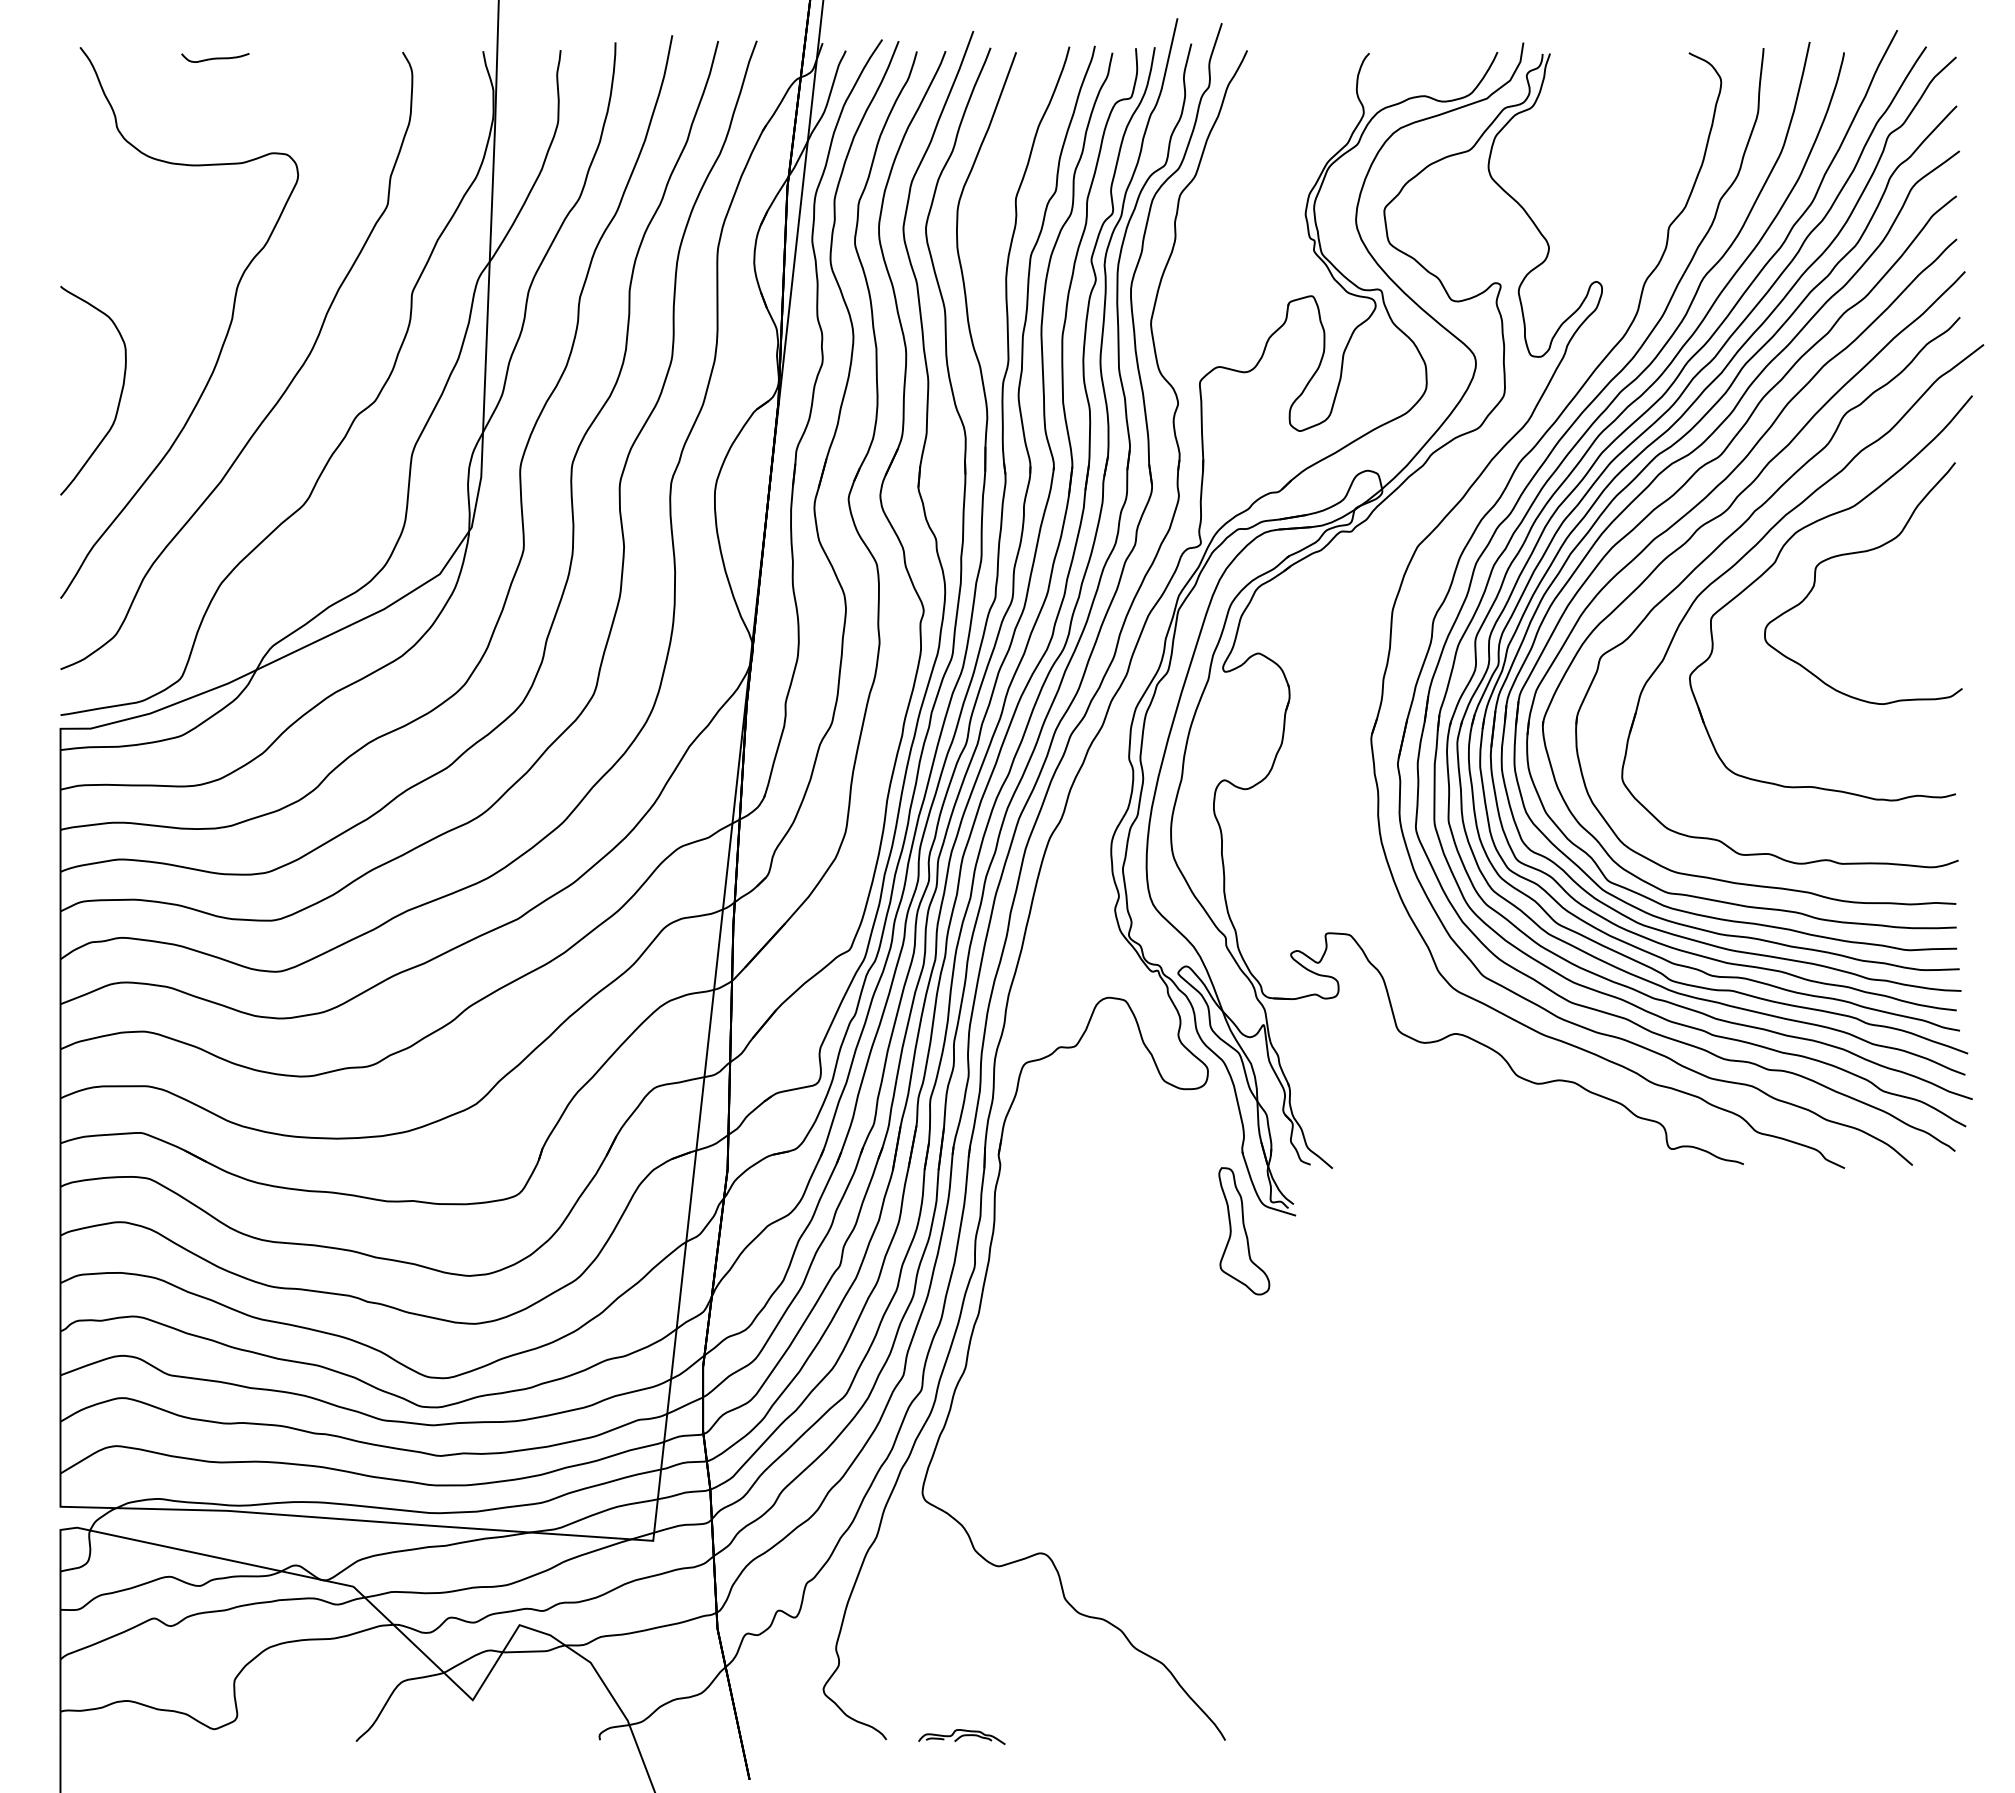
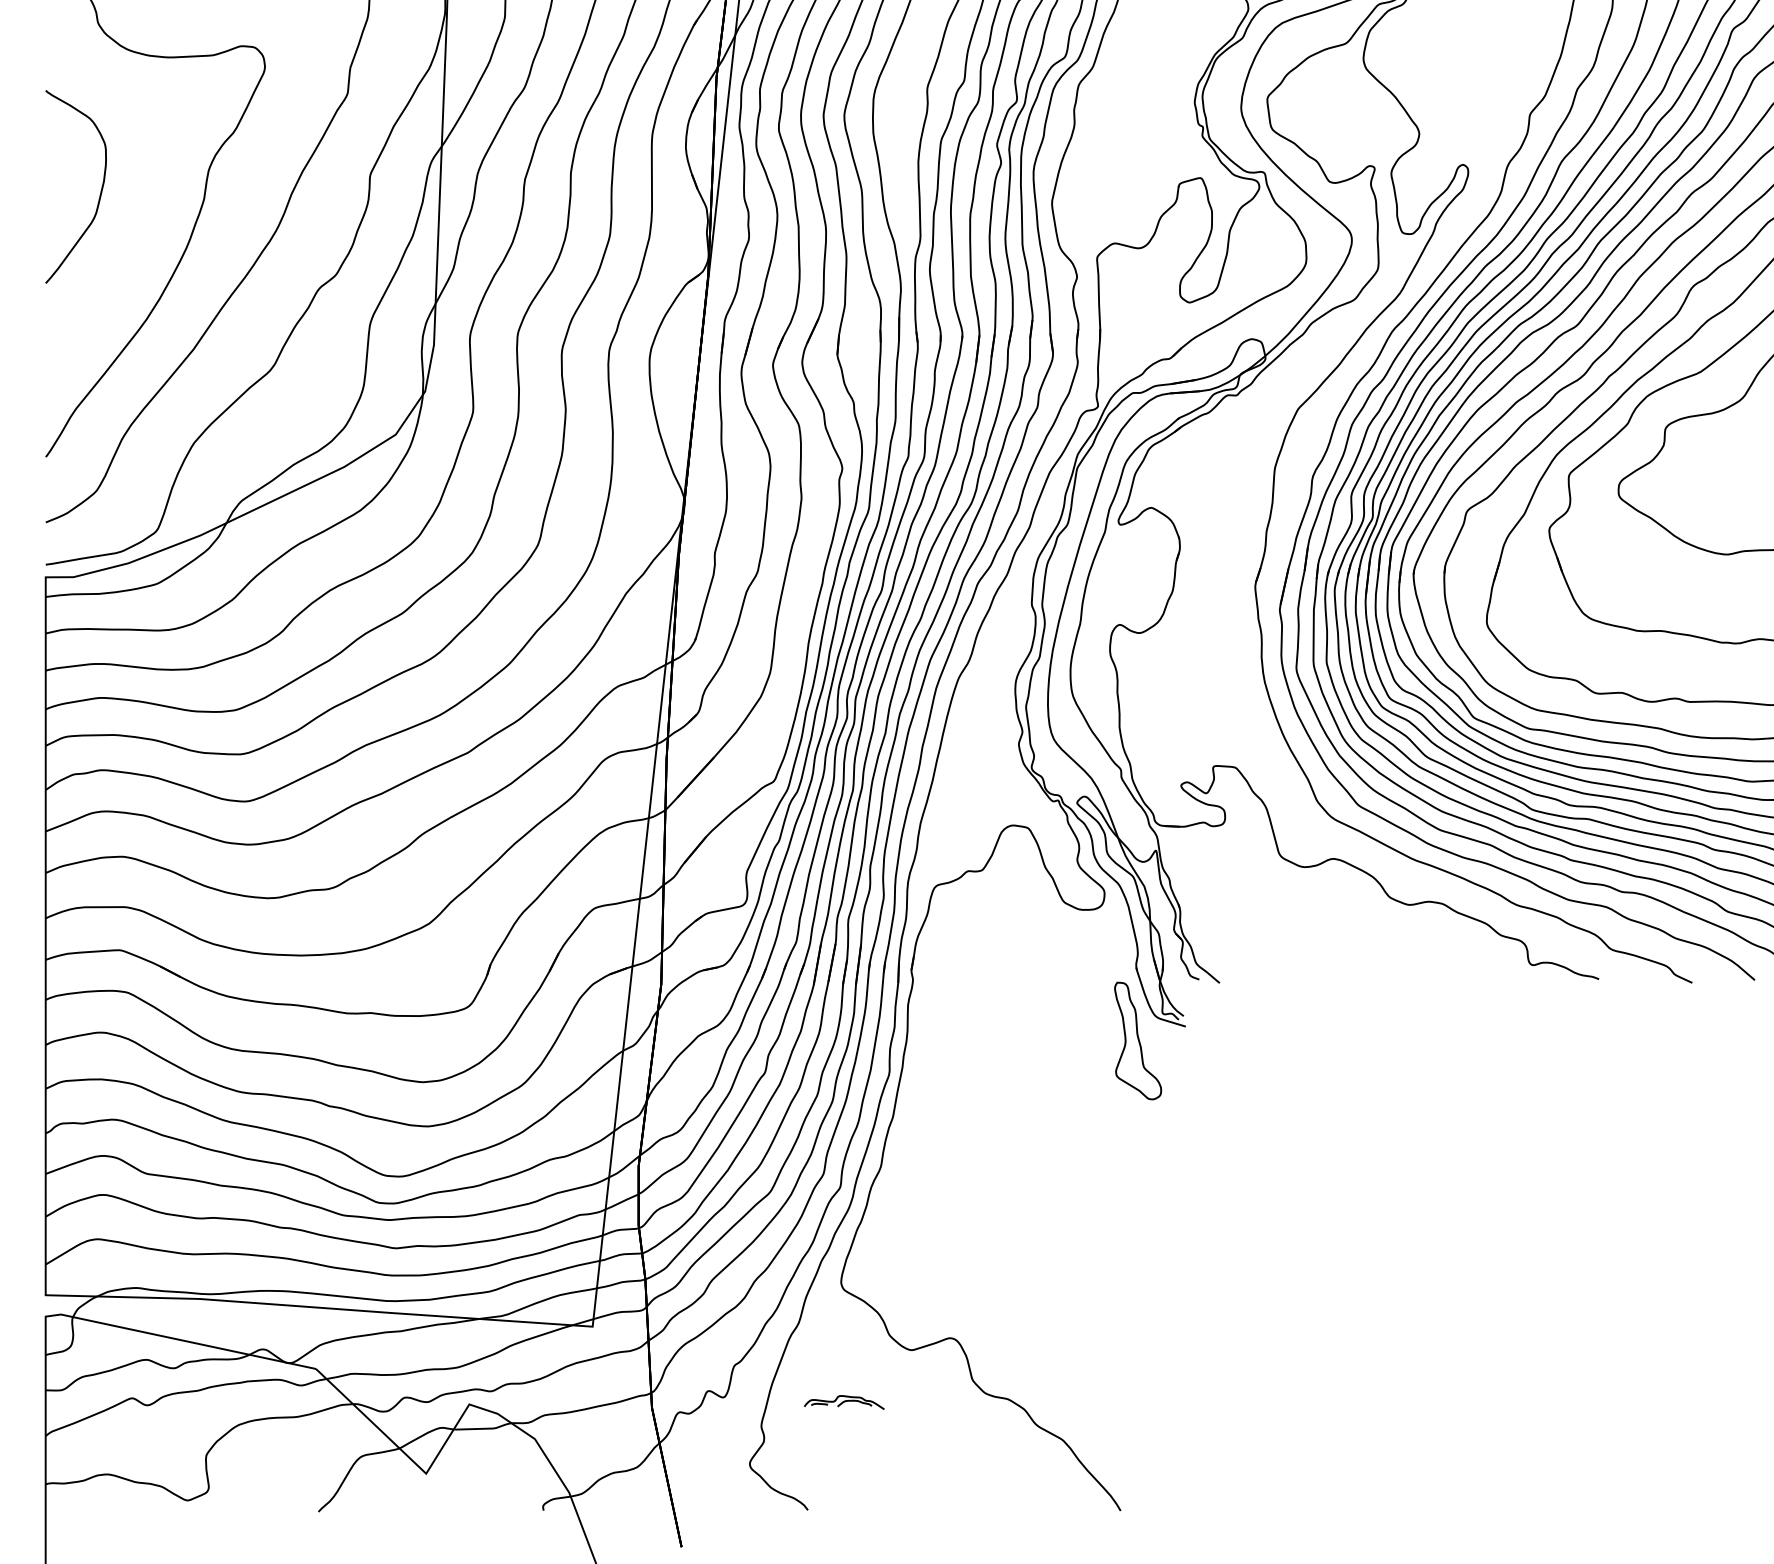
curve: (119, 397) -> (100, 193), moved
part: (961, 1737) -> (843, 1402), moved

